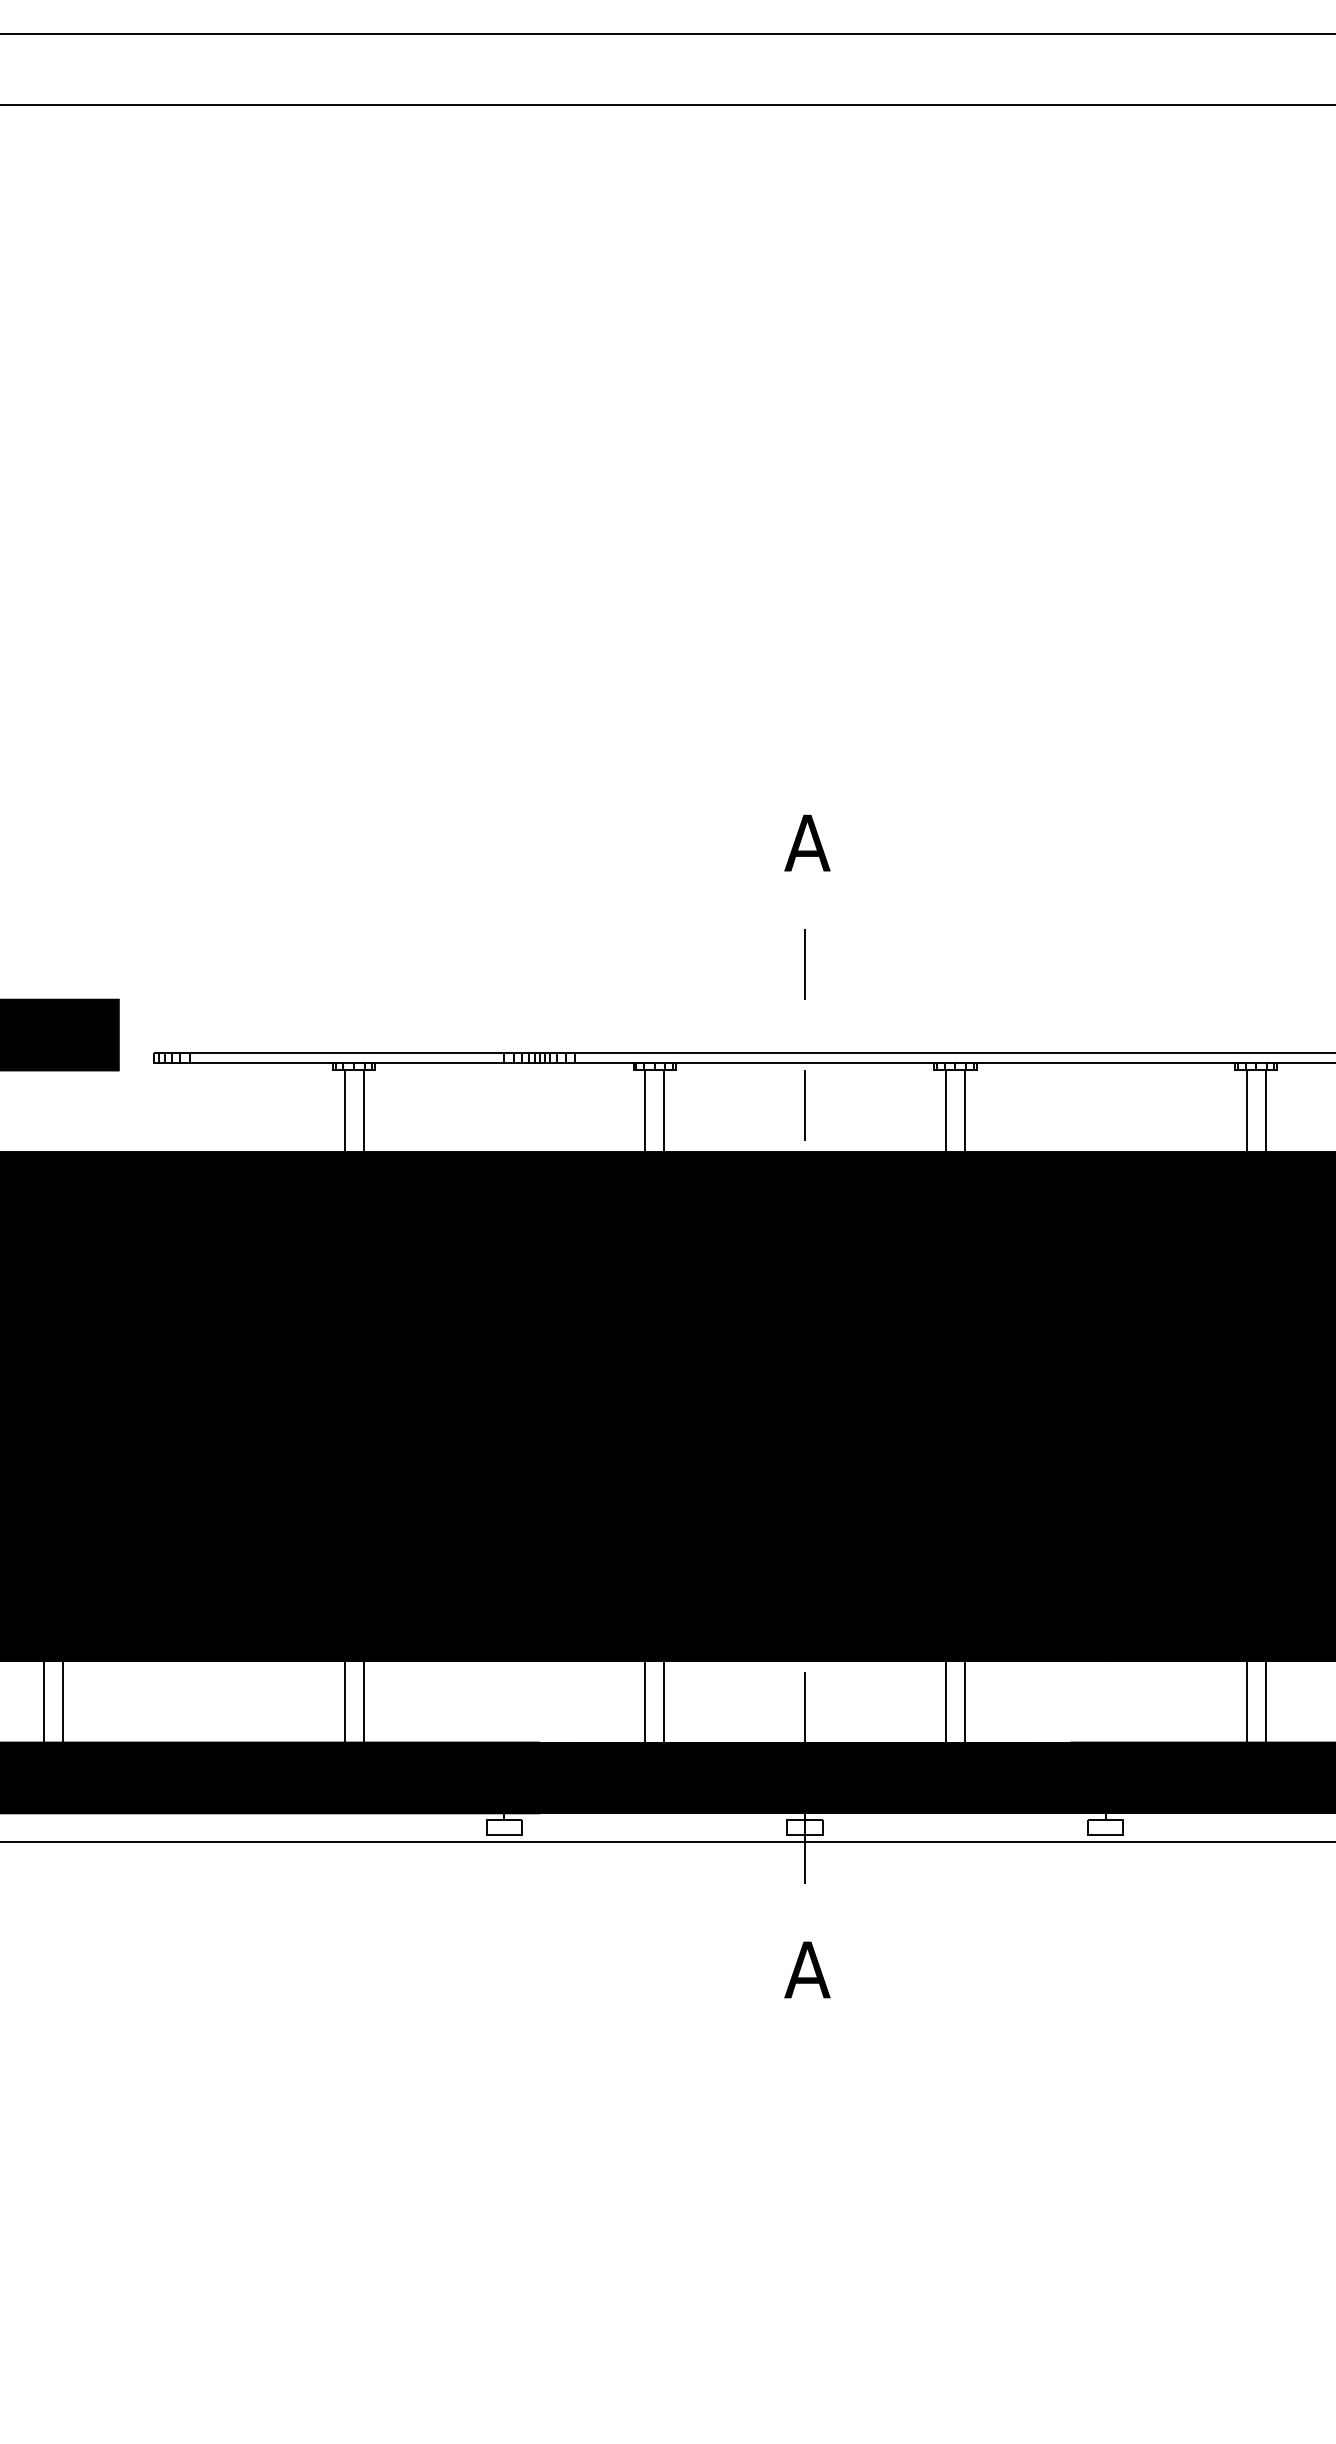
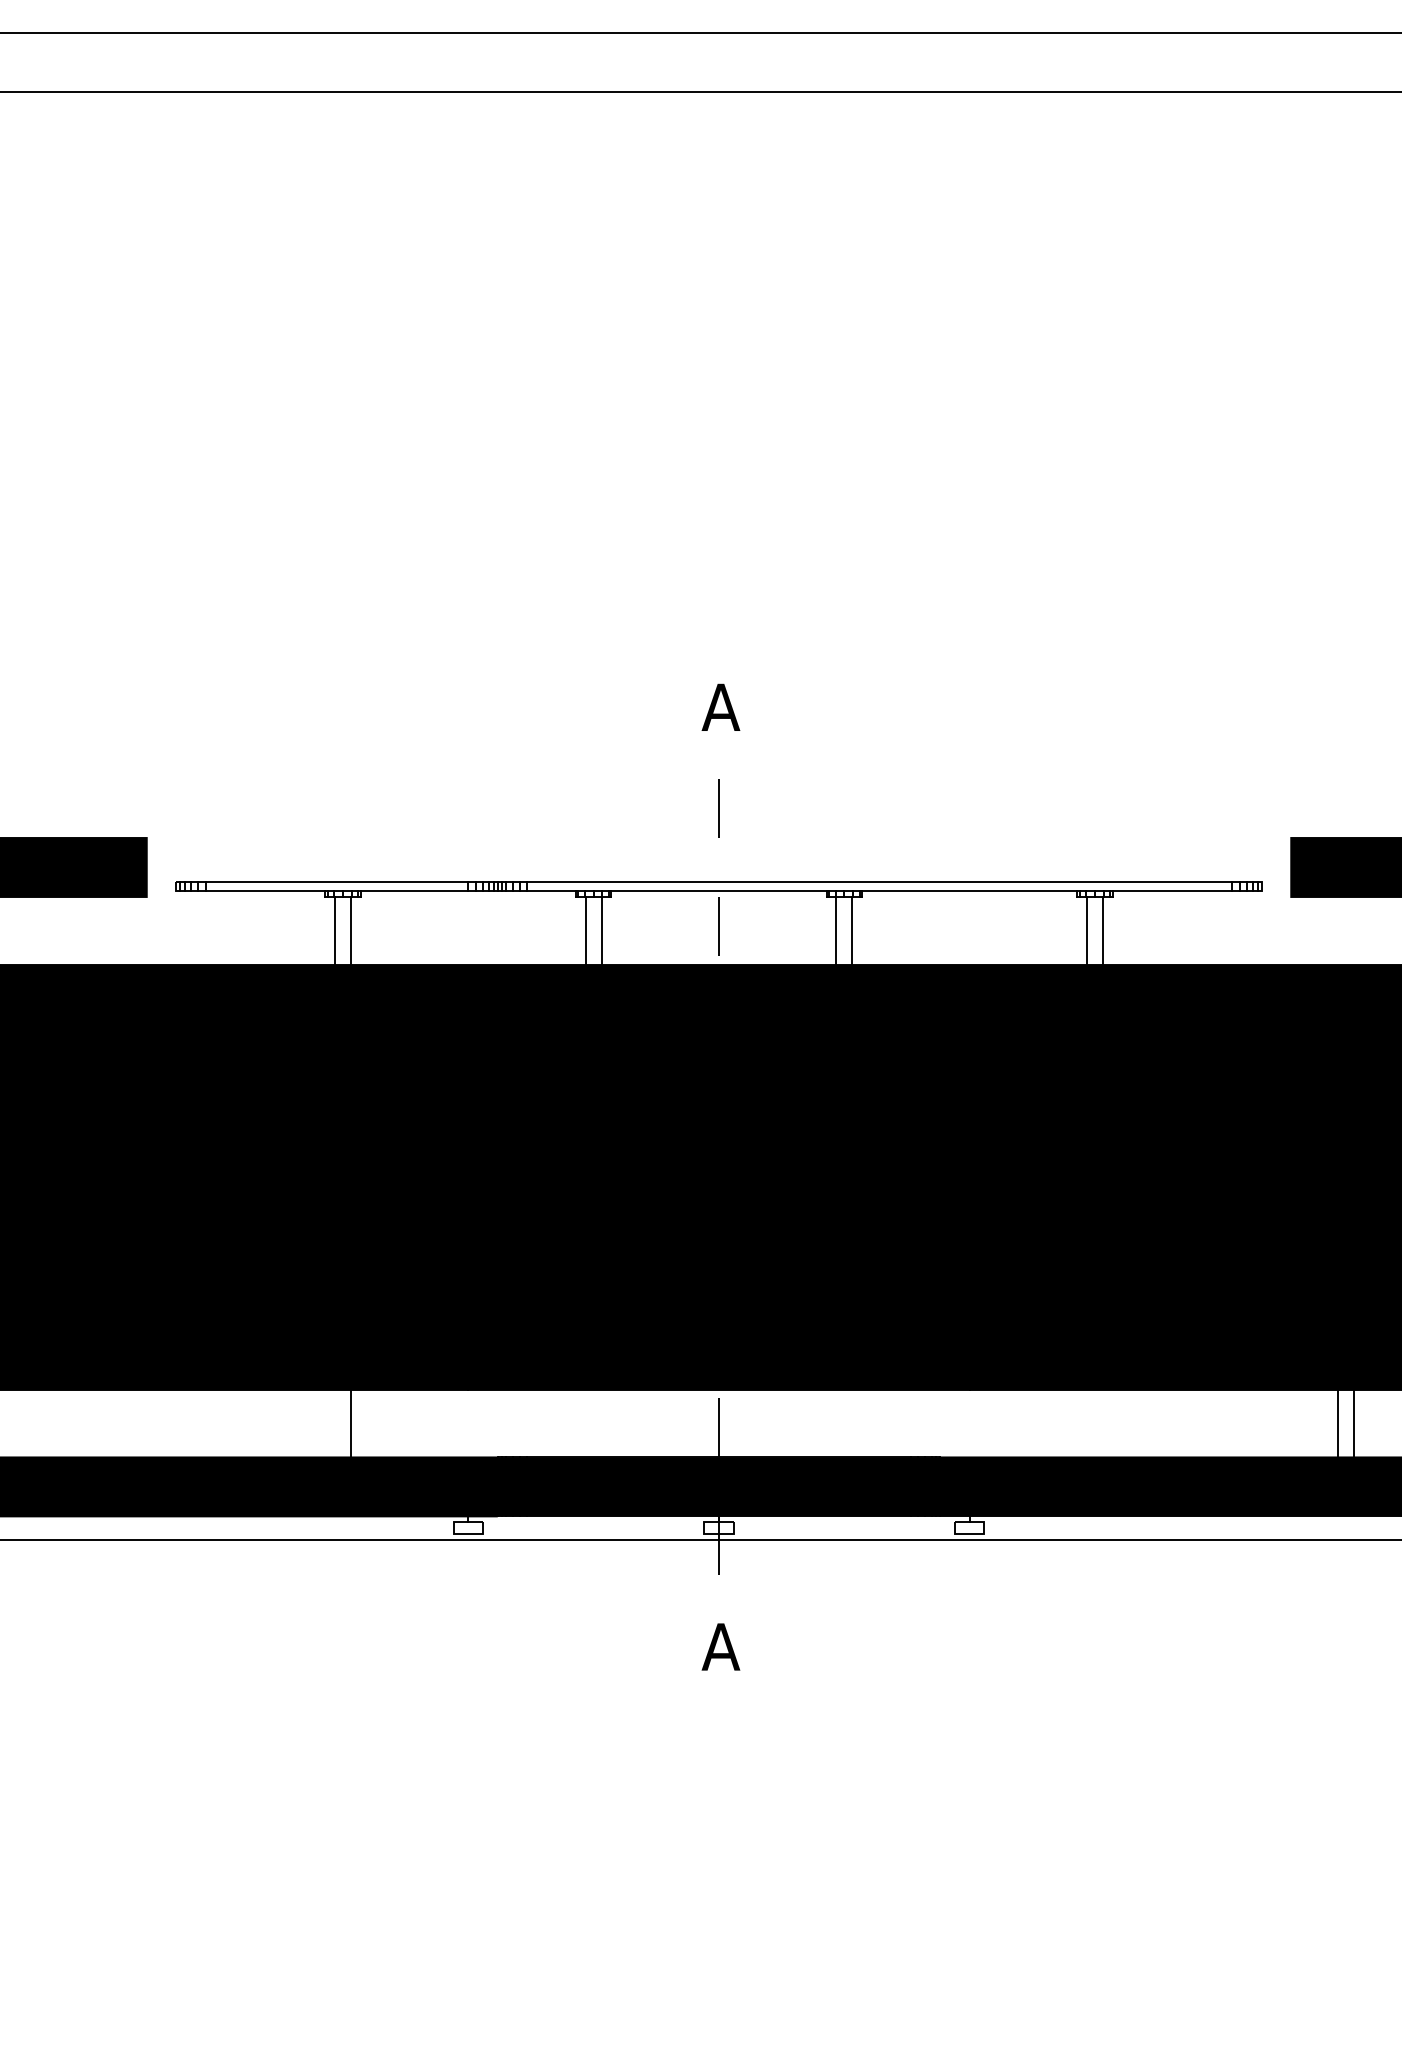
line: (44, 1701) -> (84, 1423), removed
line: (63, 1701) -> (100, 1423), removed
line: (343, 1701) -> (334, 1423), removed
line: (644, 1701) -> (585, 1423), removed
line: (664, 1701) -> (601, 1423), removed
line: (945, 1701) -> (836, 1423), removed
line: (965, 1701) -> (852, 1423), removed
line: (1247, 1701) -> (1087, 1423), removed
line: (1265, 1701) -> (1102, 1423), removed

